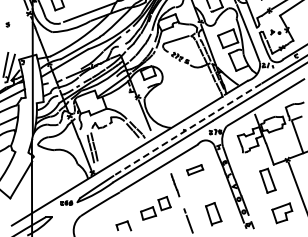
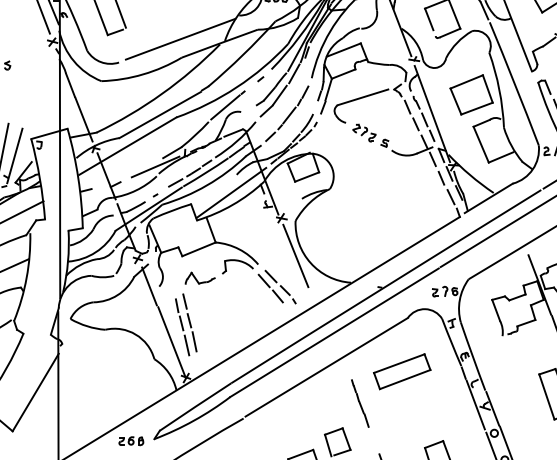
arc: (187, 129) -> (385, 286), dashed -> solid
part: (194, 169) -> (400, 370), size x1.67

